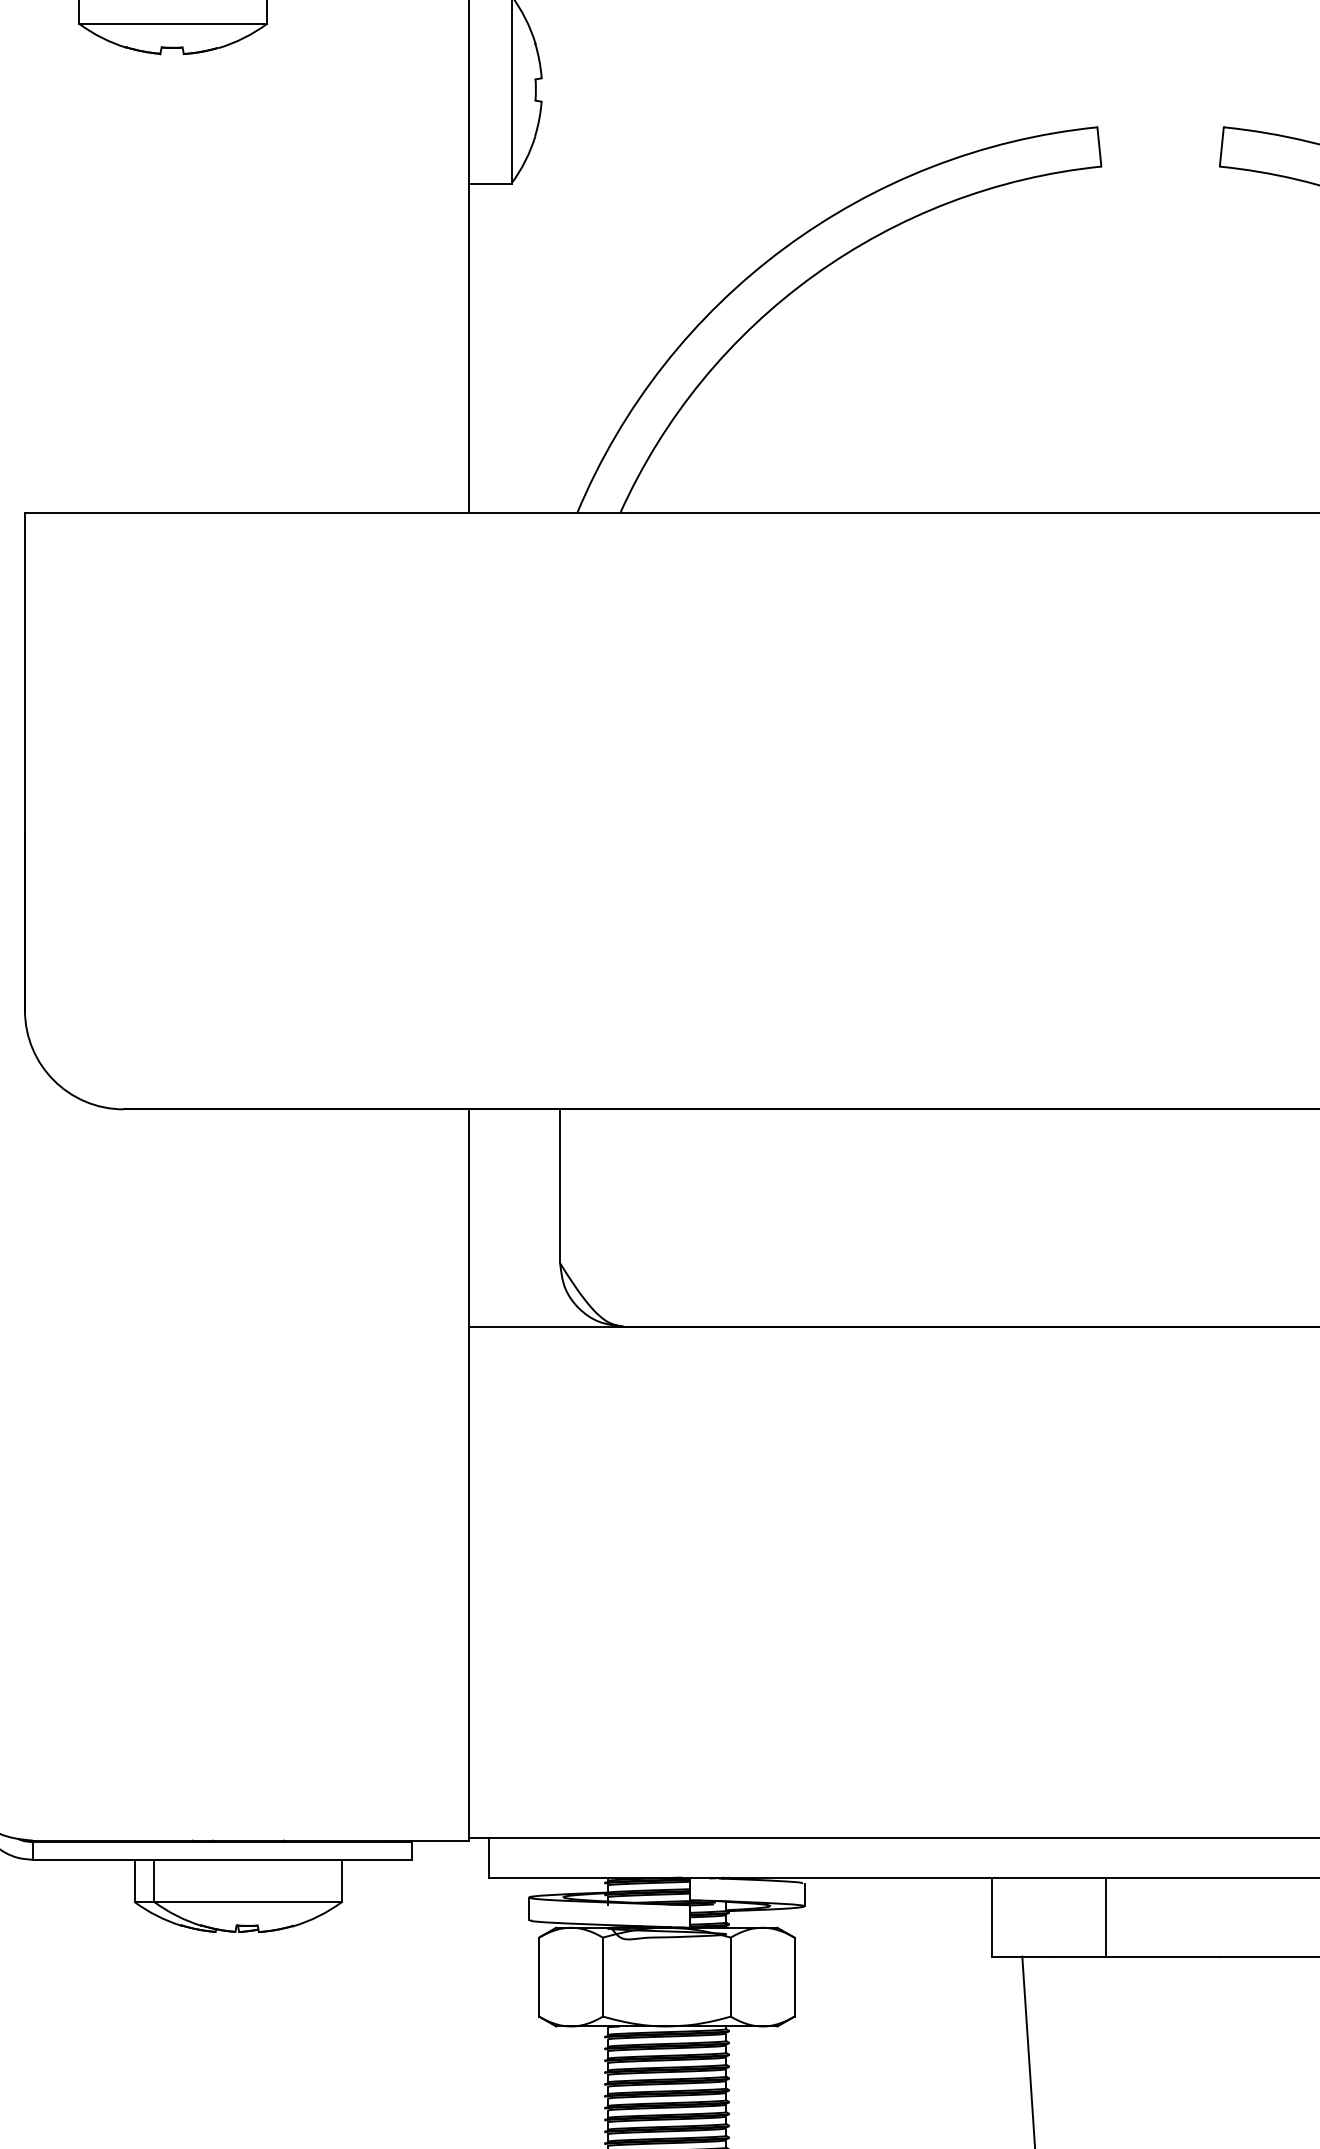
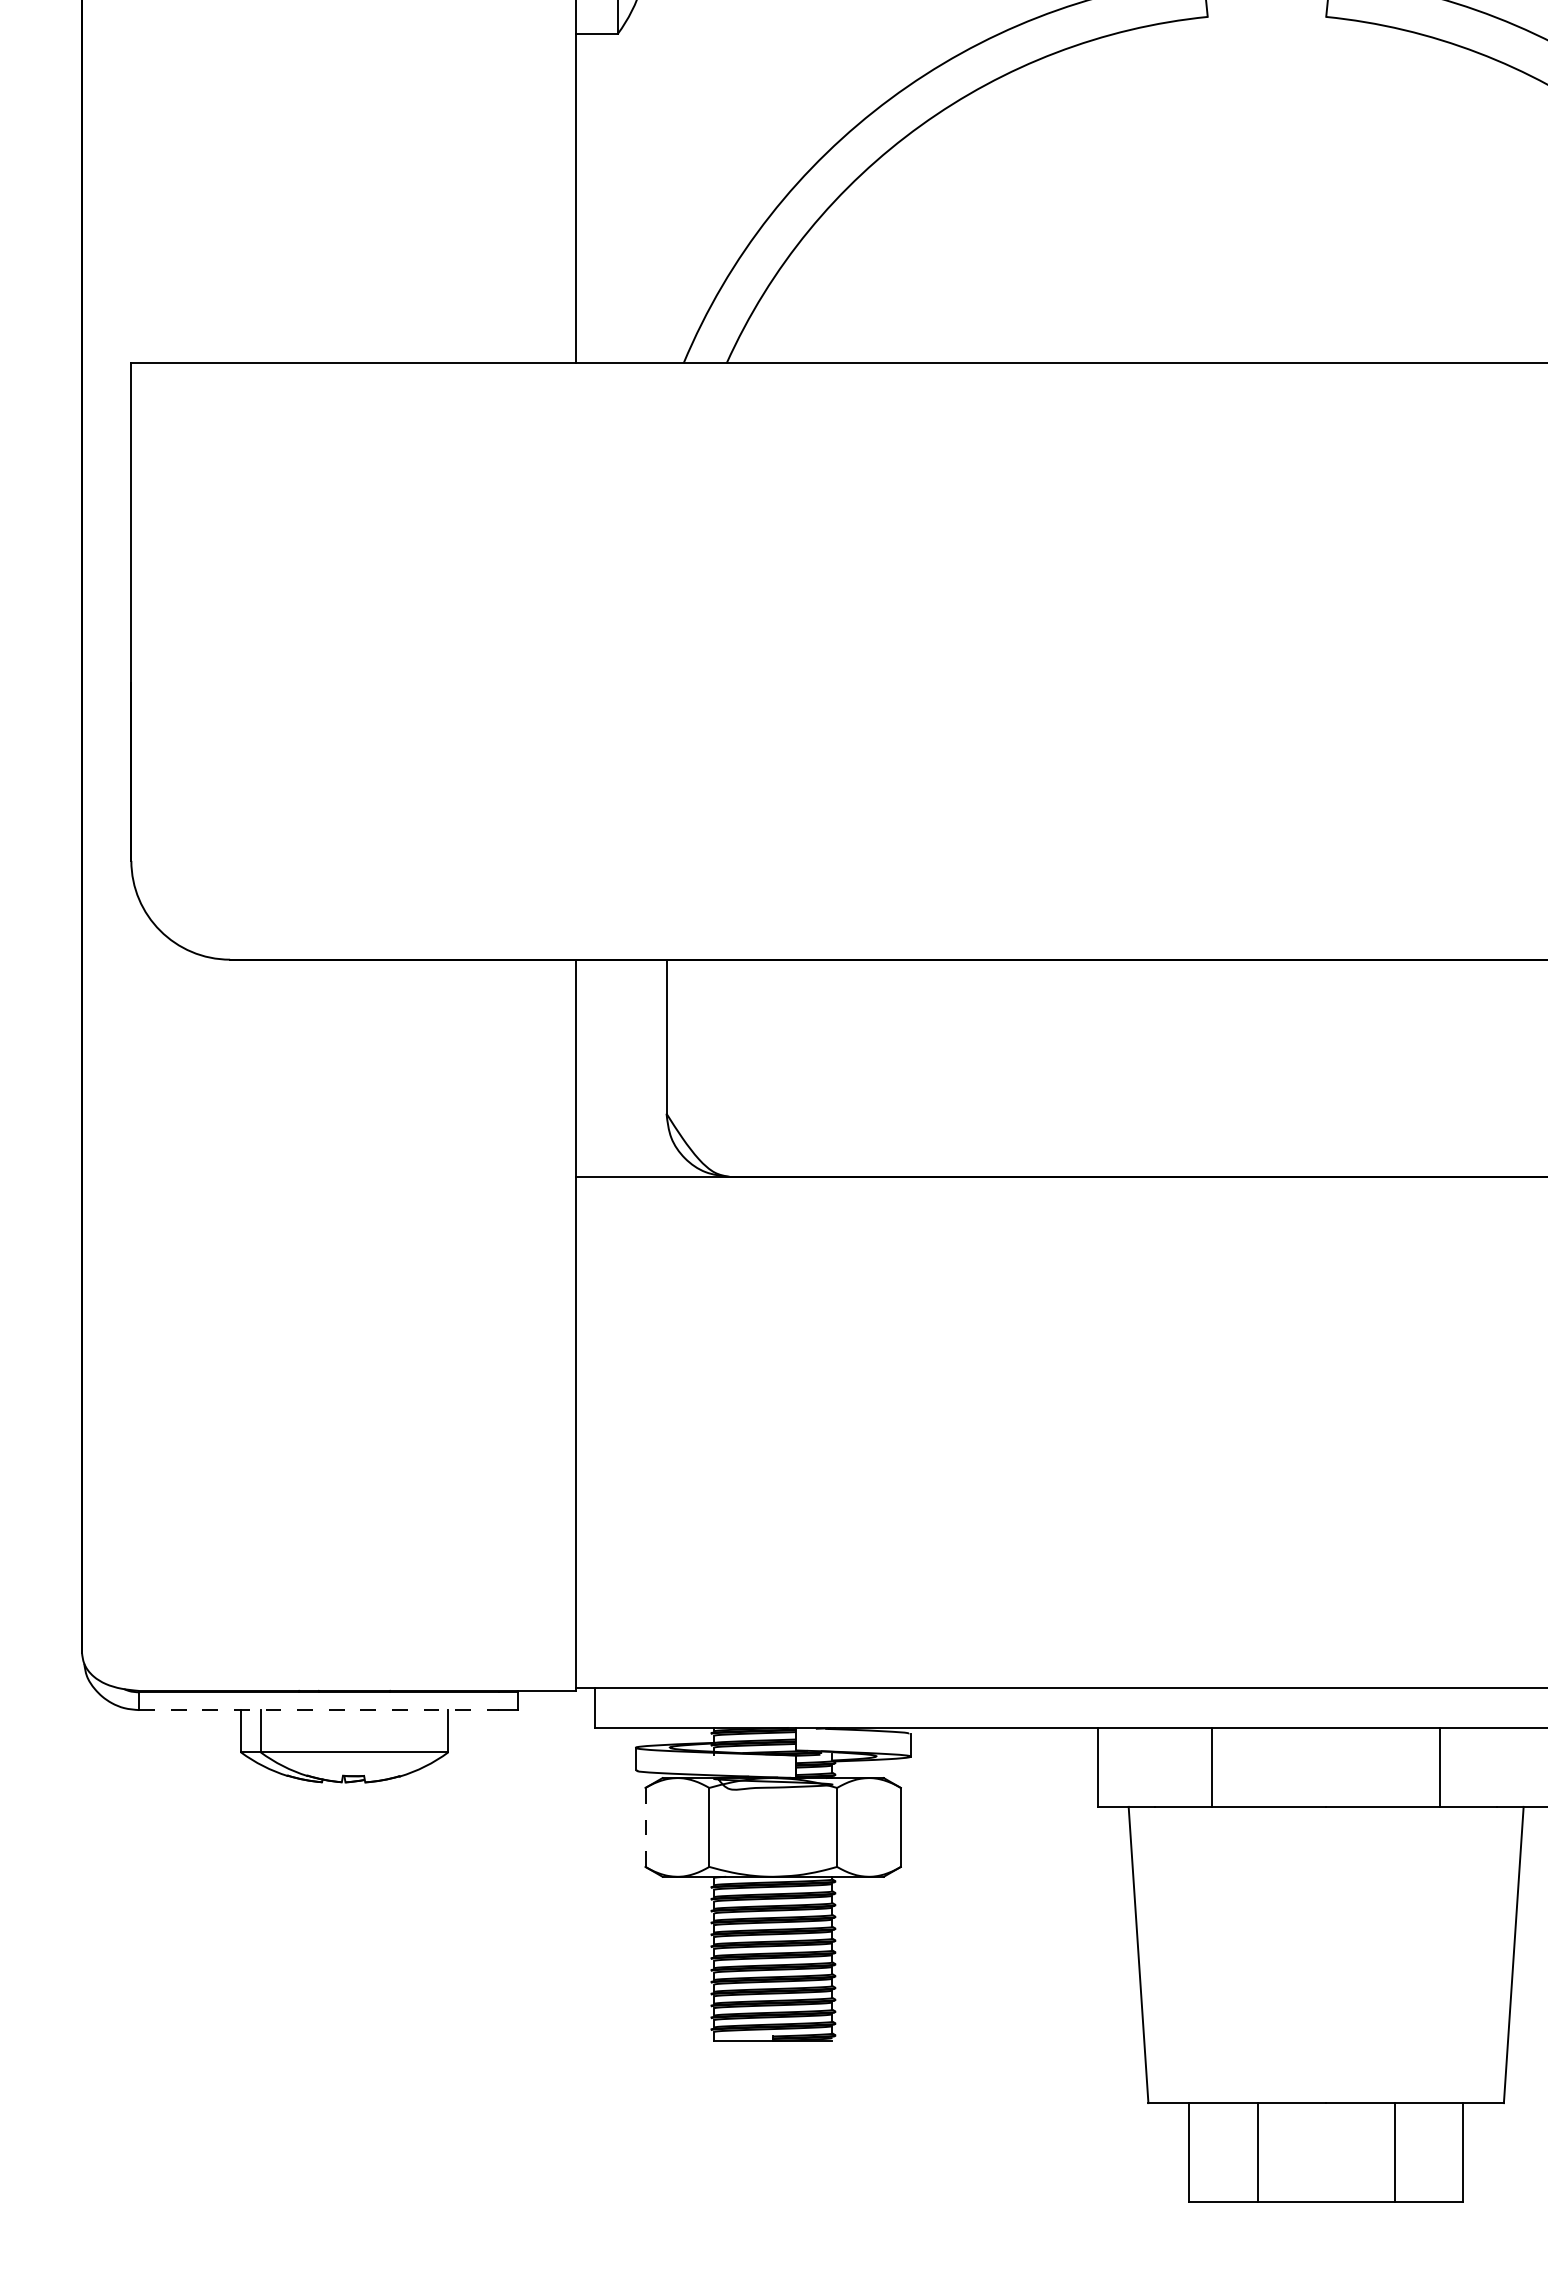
line: (212, 1860) -> (318, 1710), solid -> dashed
line: (539, 1977) -> (645, 1827), solid -> dashed

